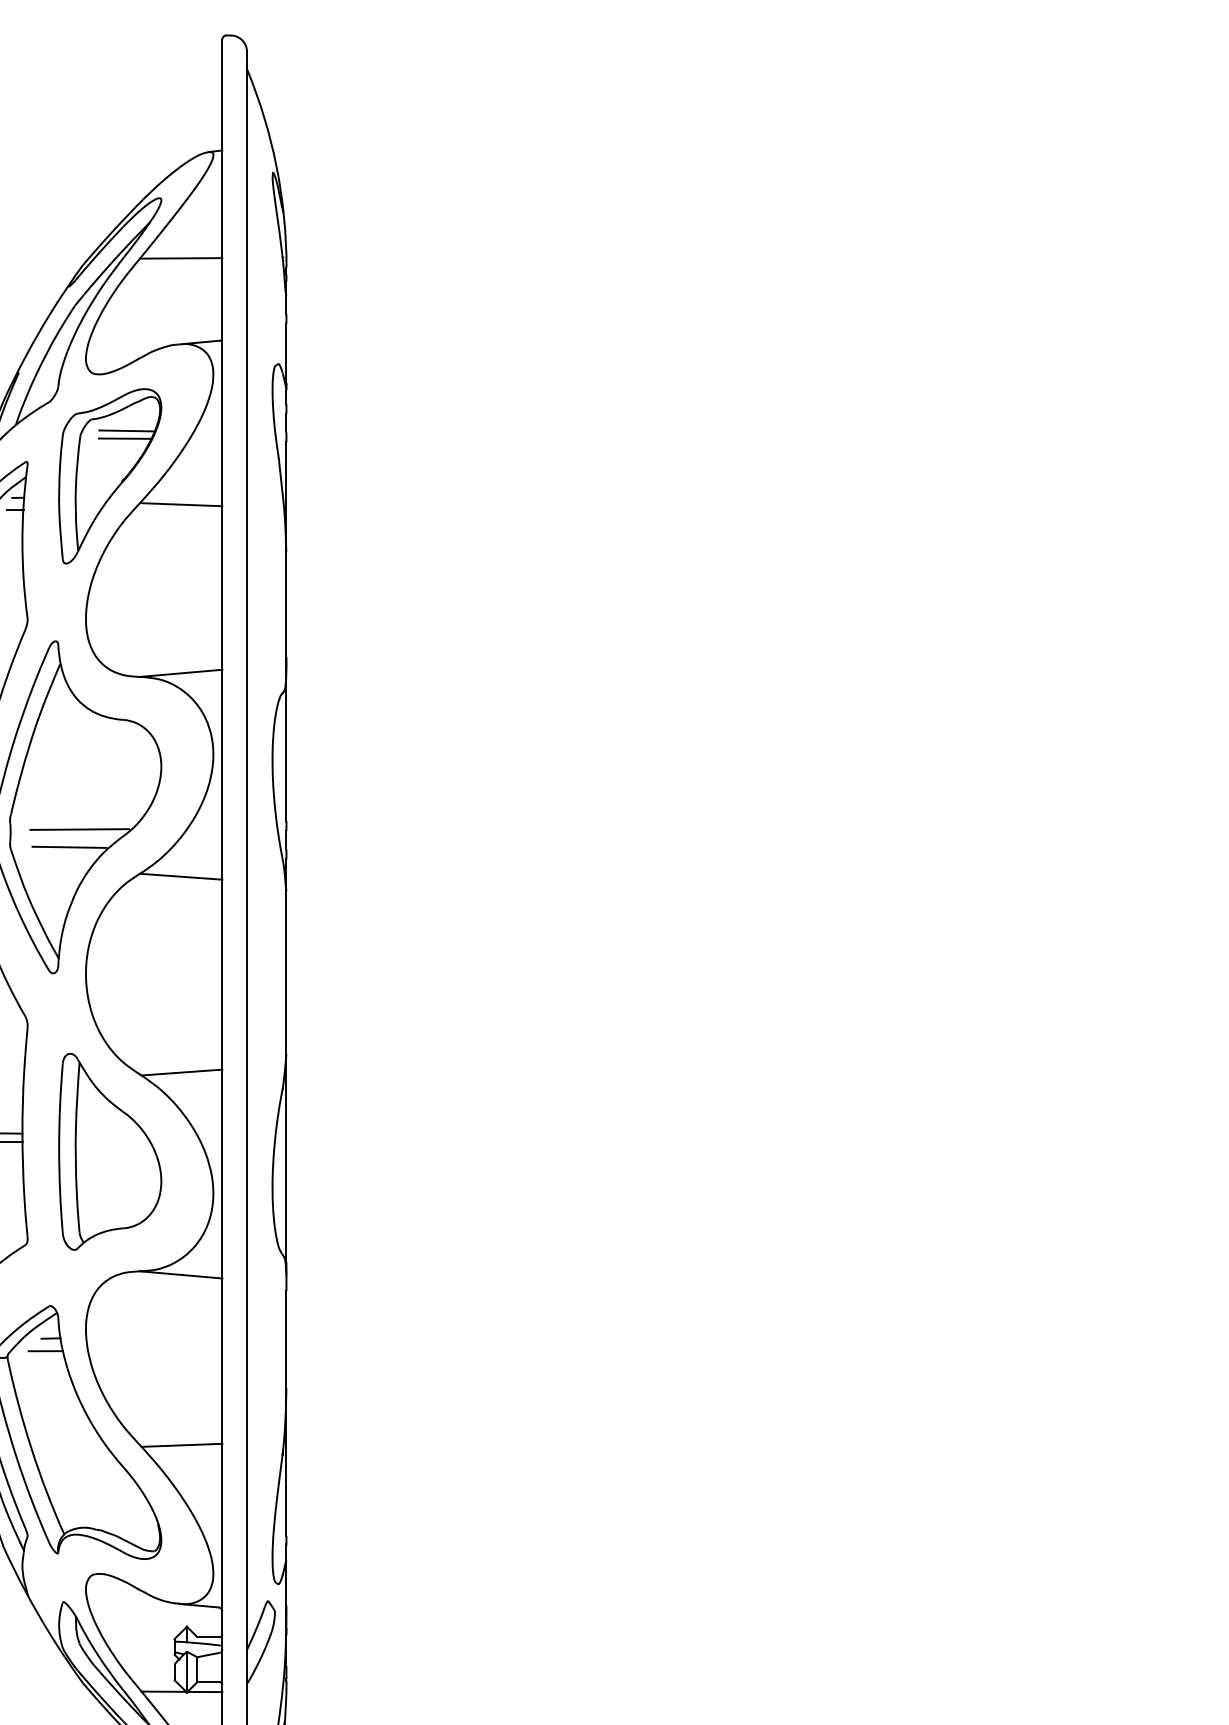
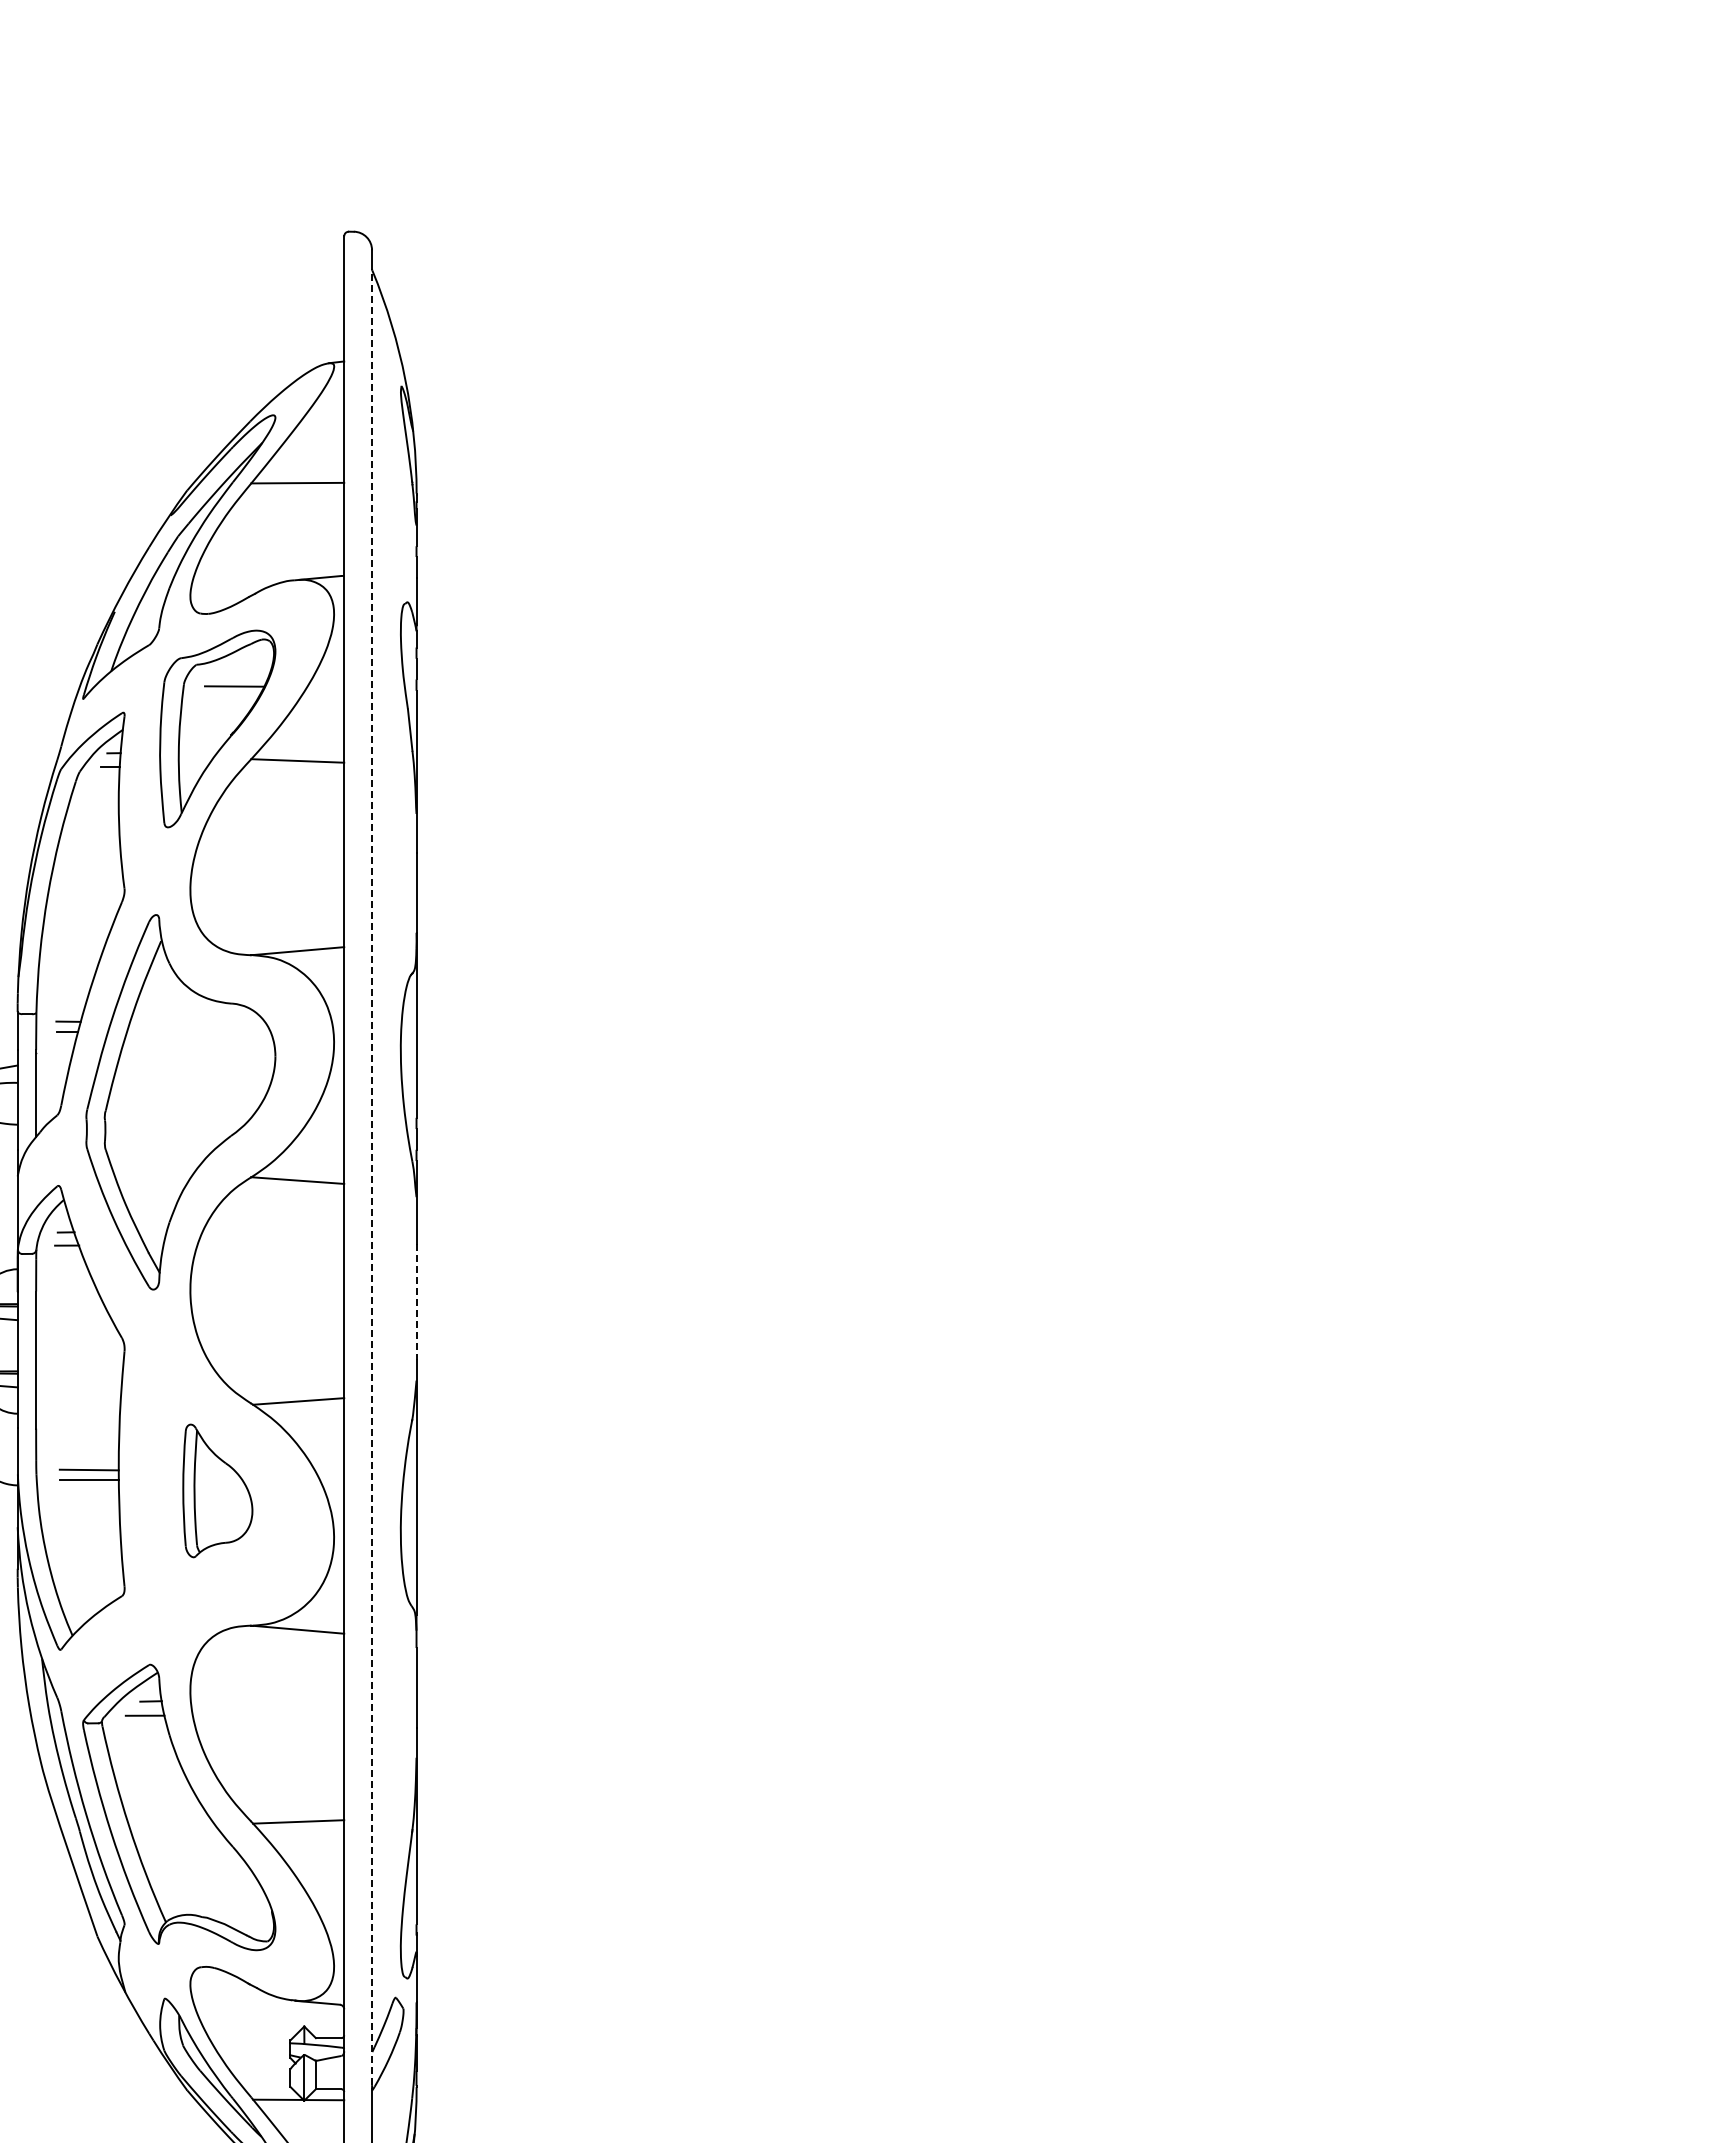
line: (126, 430) -> (236, 677), removed
line: (78, 828) -> (182, 1126), removed
line: (69, 847) -> (171, 1147), removed
line: (247, 873) -> (372, 1176), solid -> dashed
line: (286, 984) -> (416, 1302), solid -> dashed
part: (109, 1151) -> (217, 1490), size x0.6

